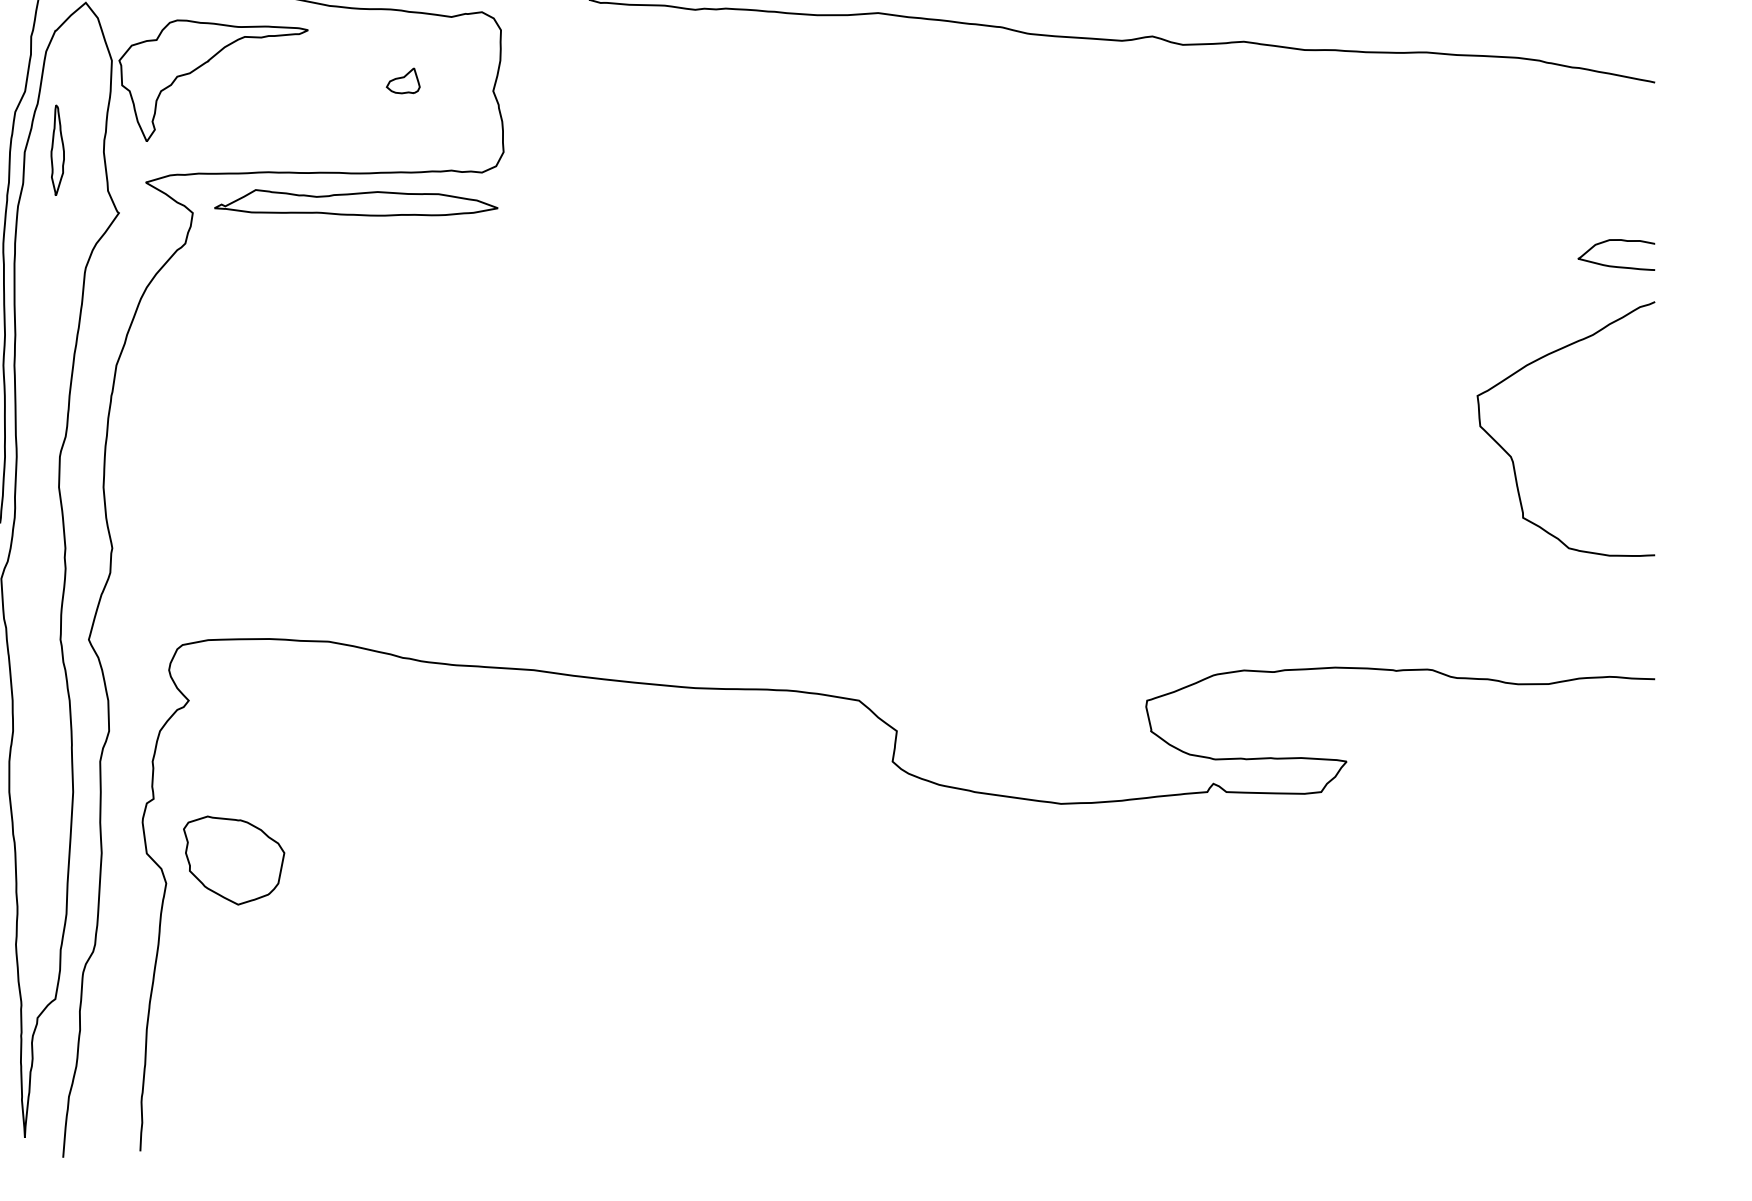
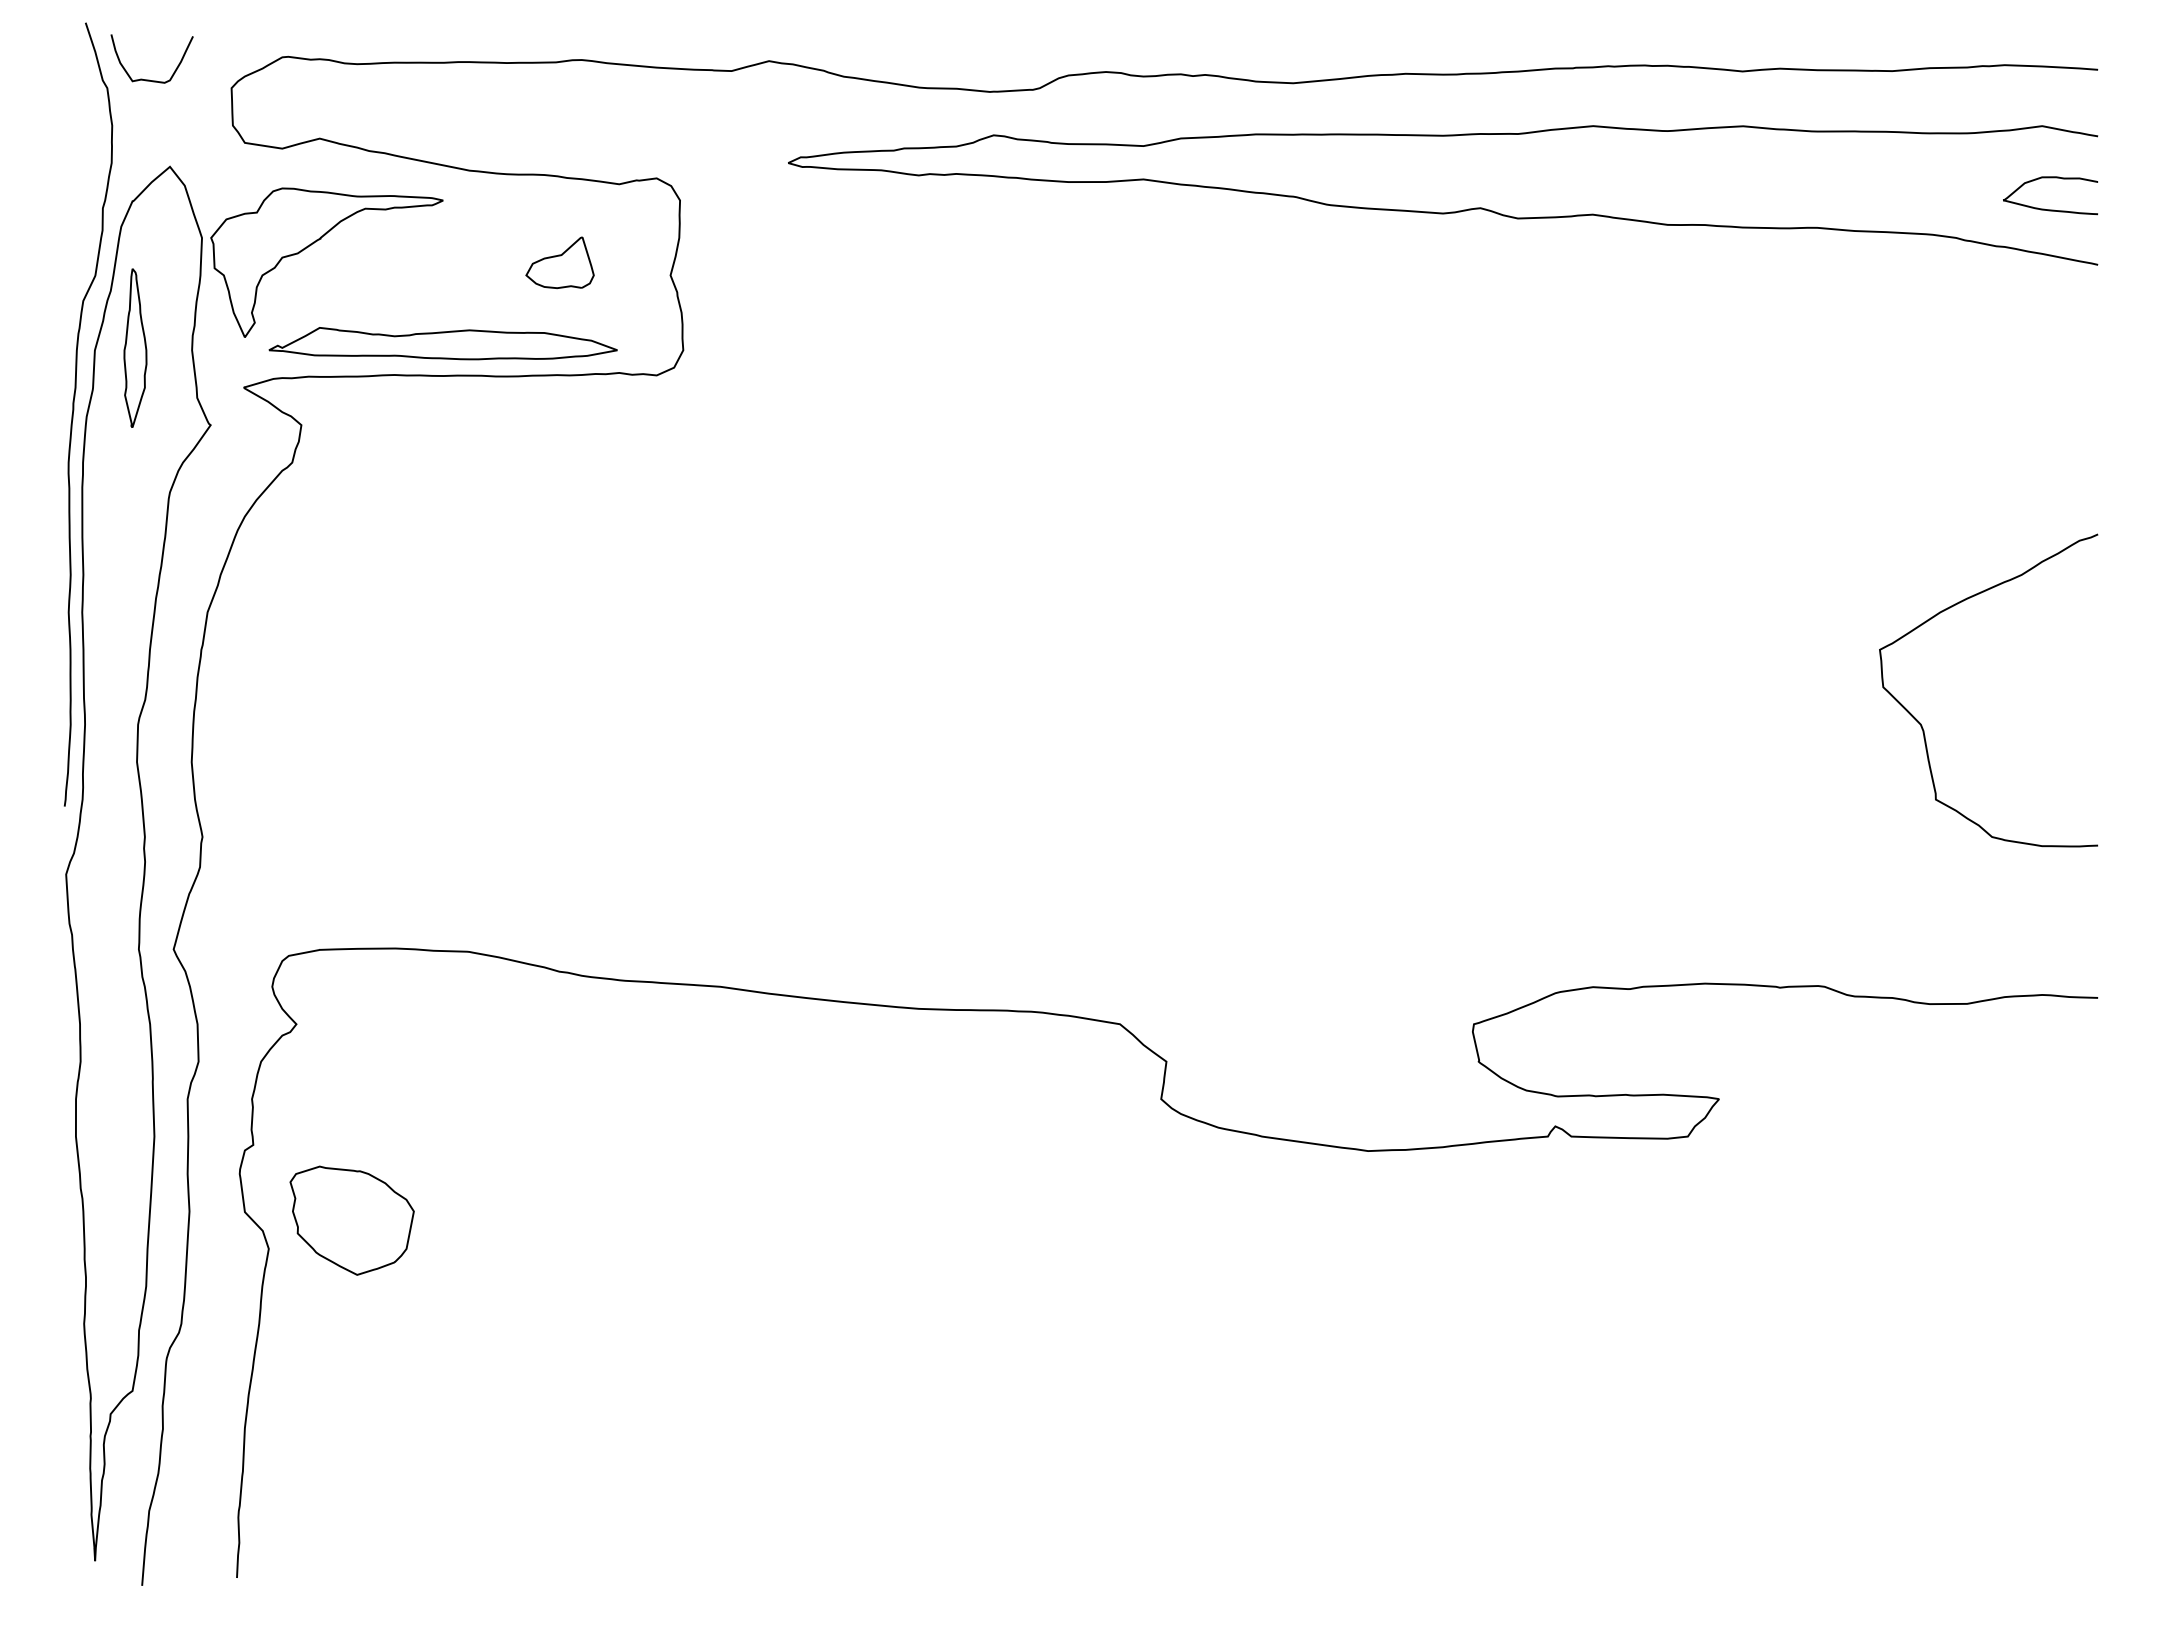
part: (402, 80) -> (559, 262), size x1.67
part: (57, 149) -> (135, 347), size x1.43
part: (355, 202) -> (442, 343), moved
curve: (1616, 266) -> (2050, 209), moved

